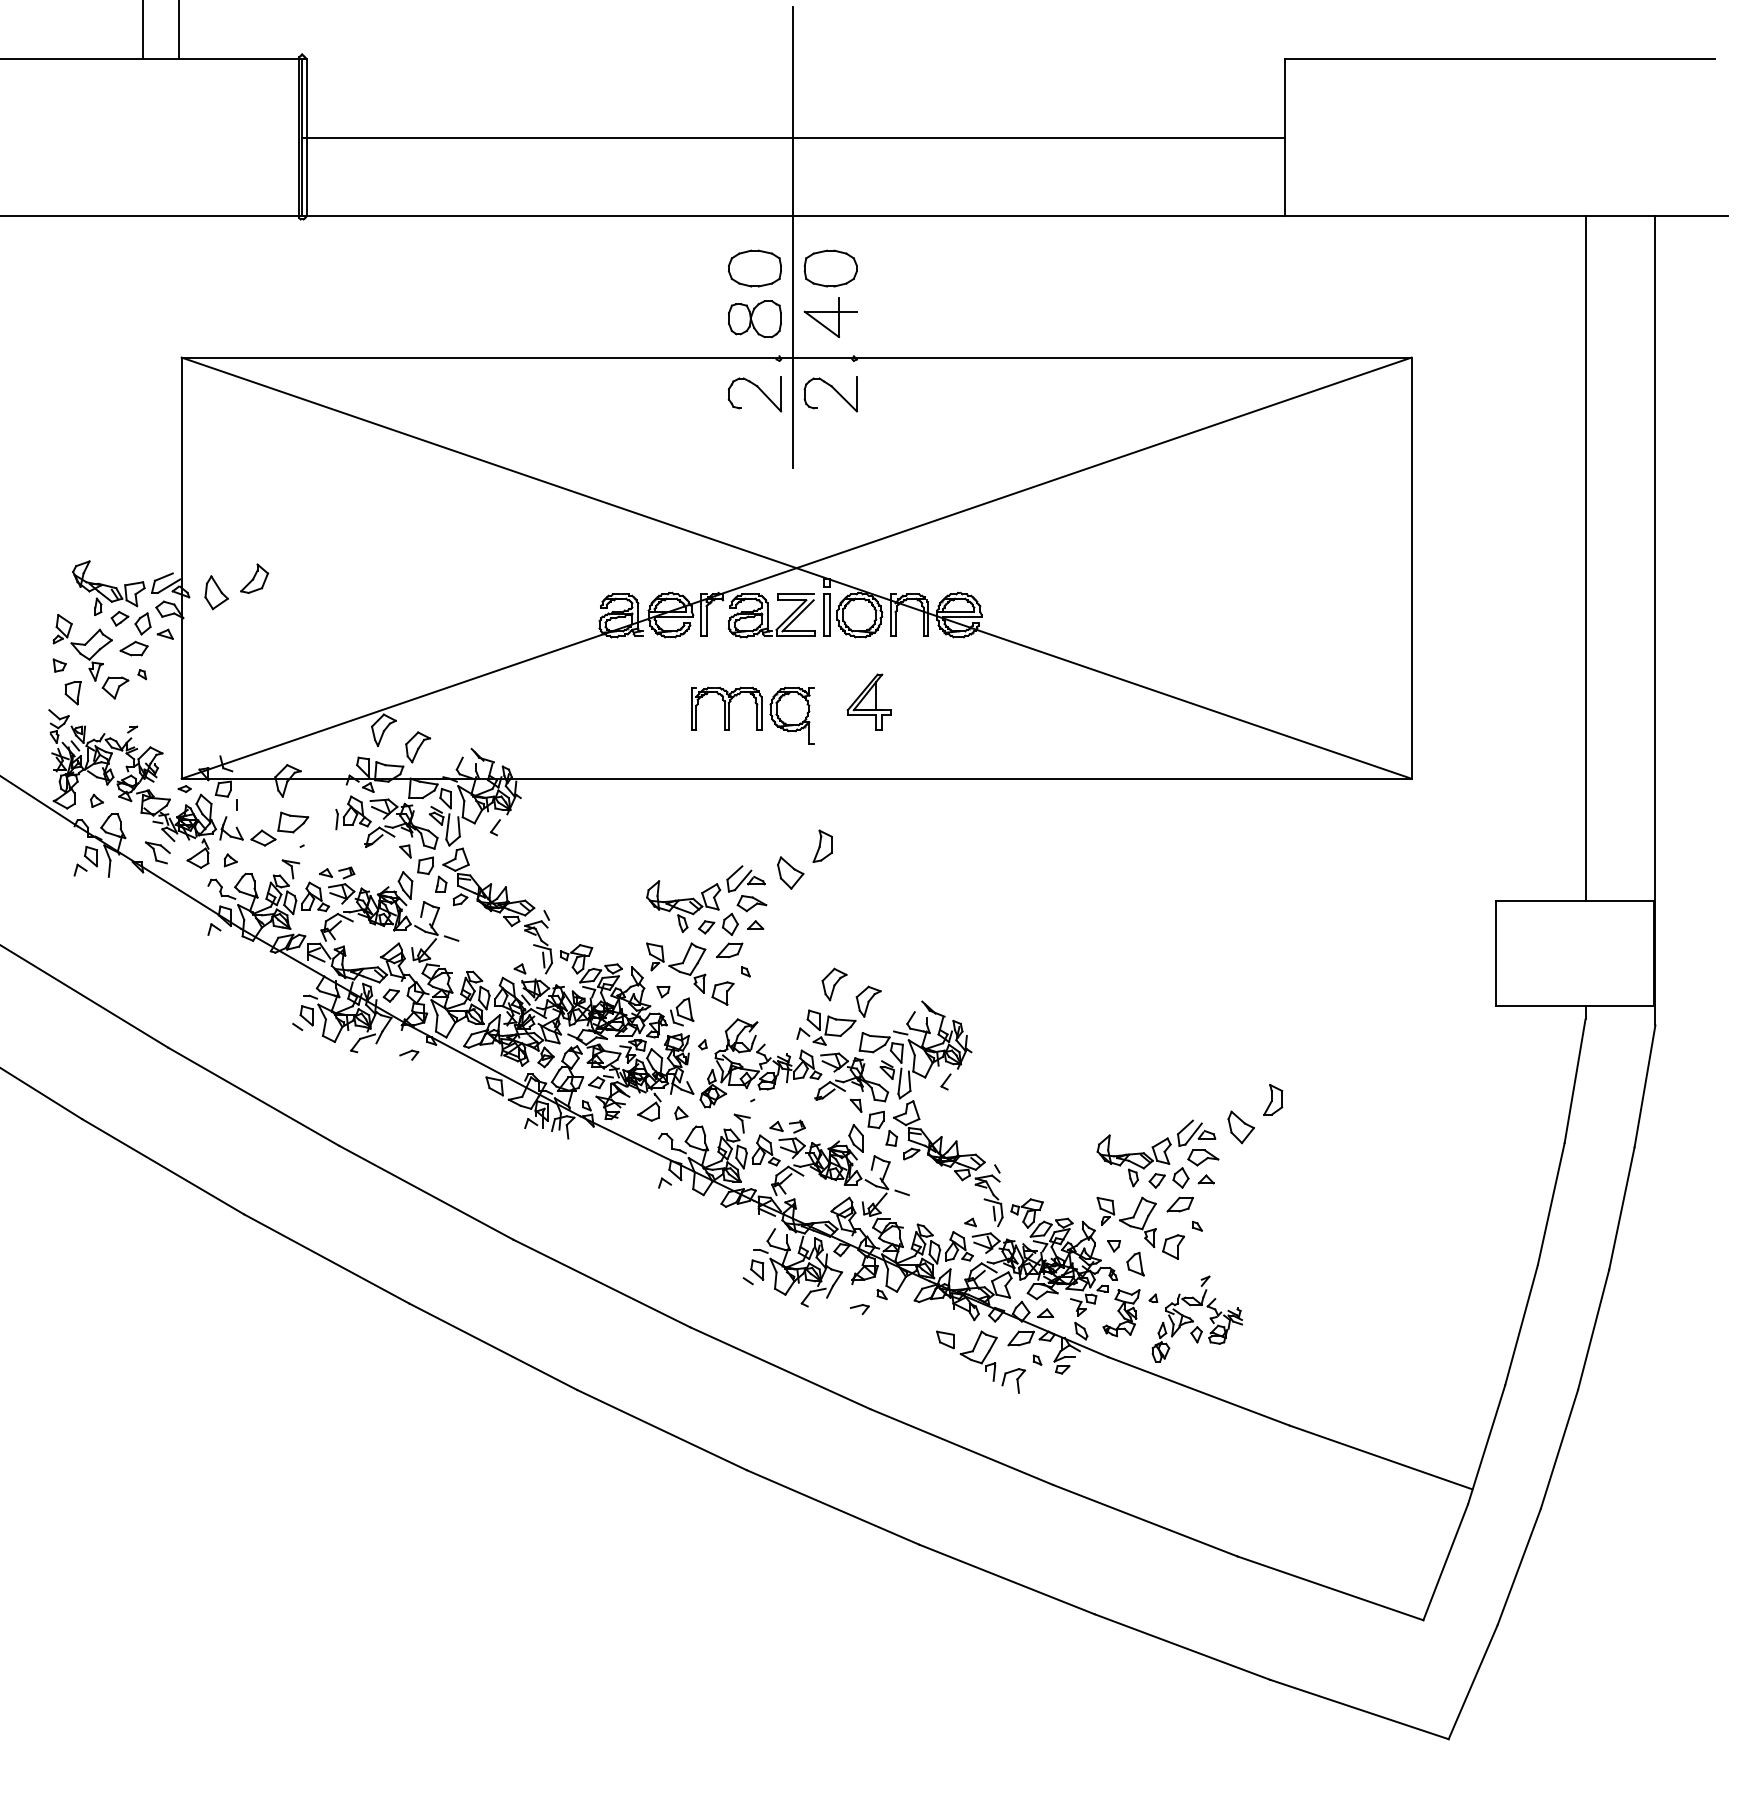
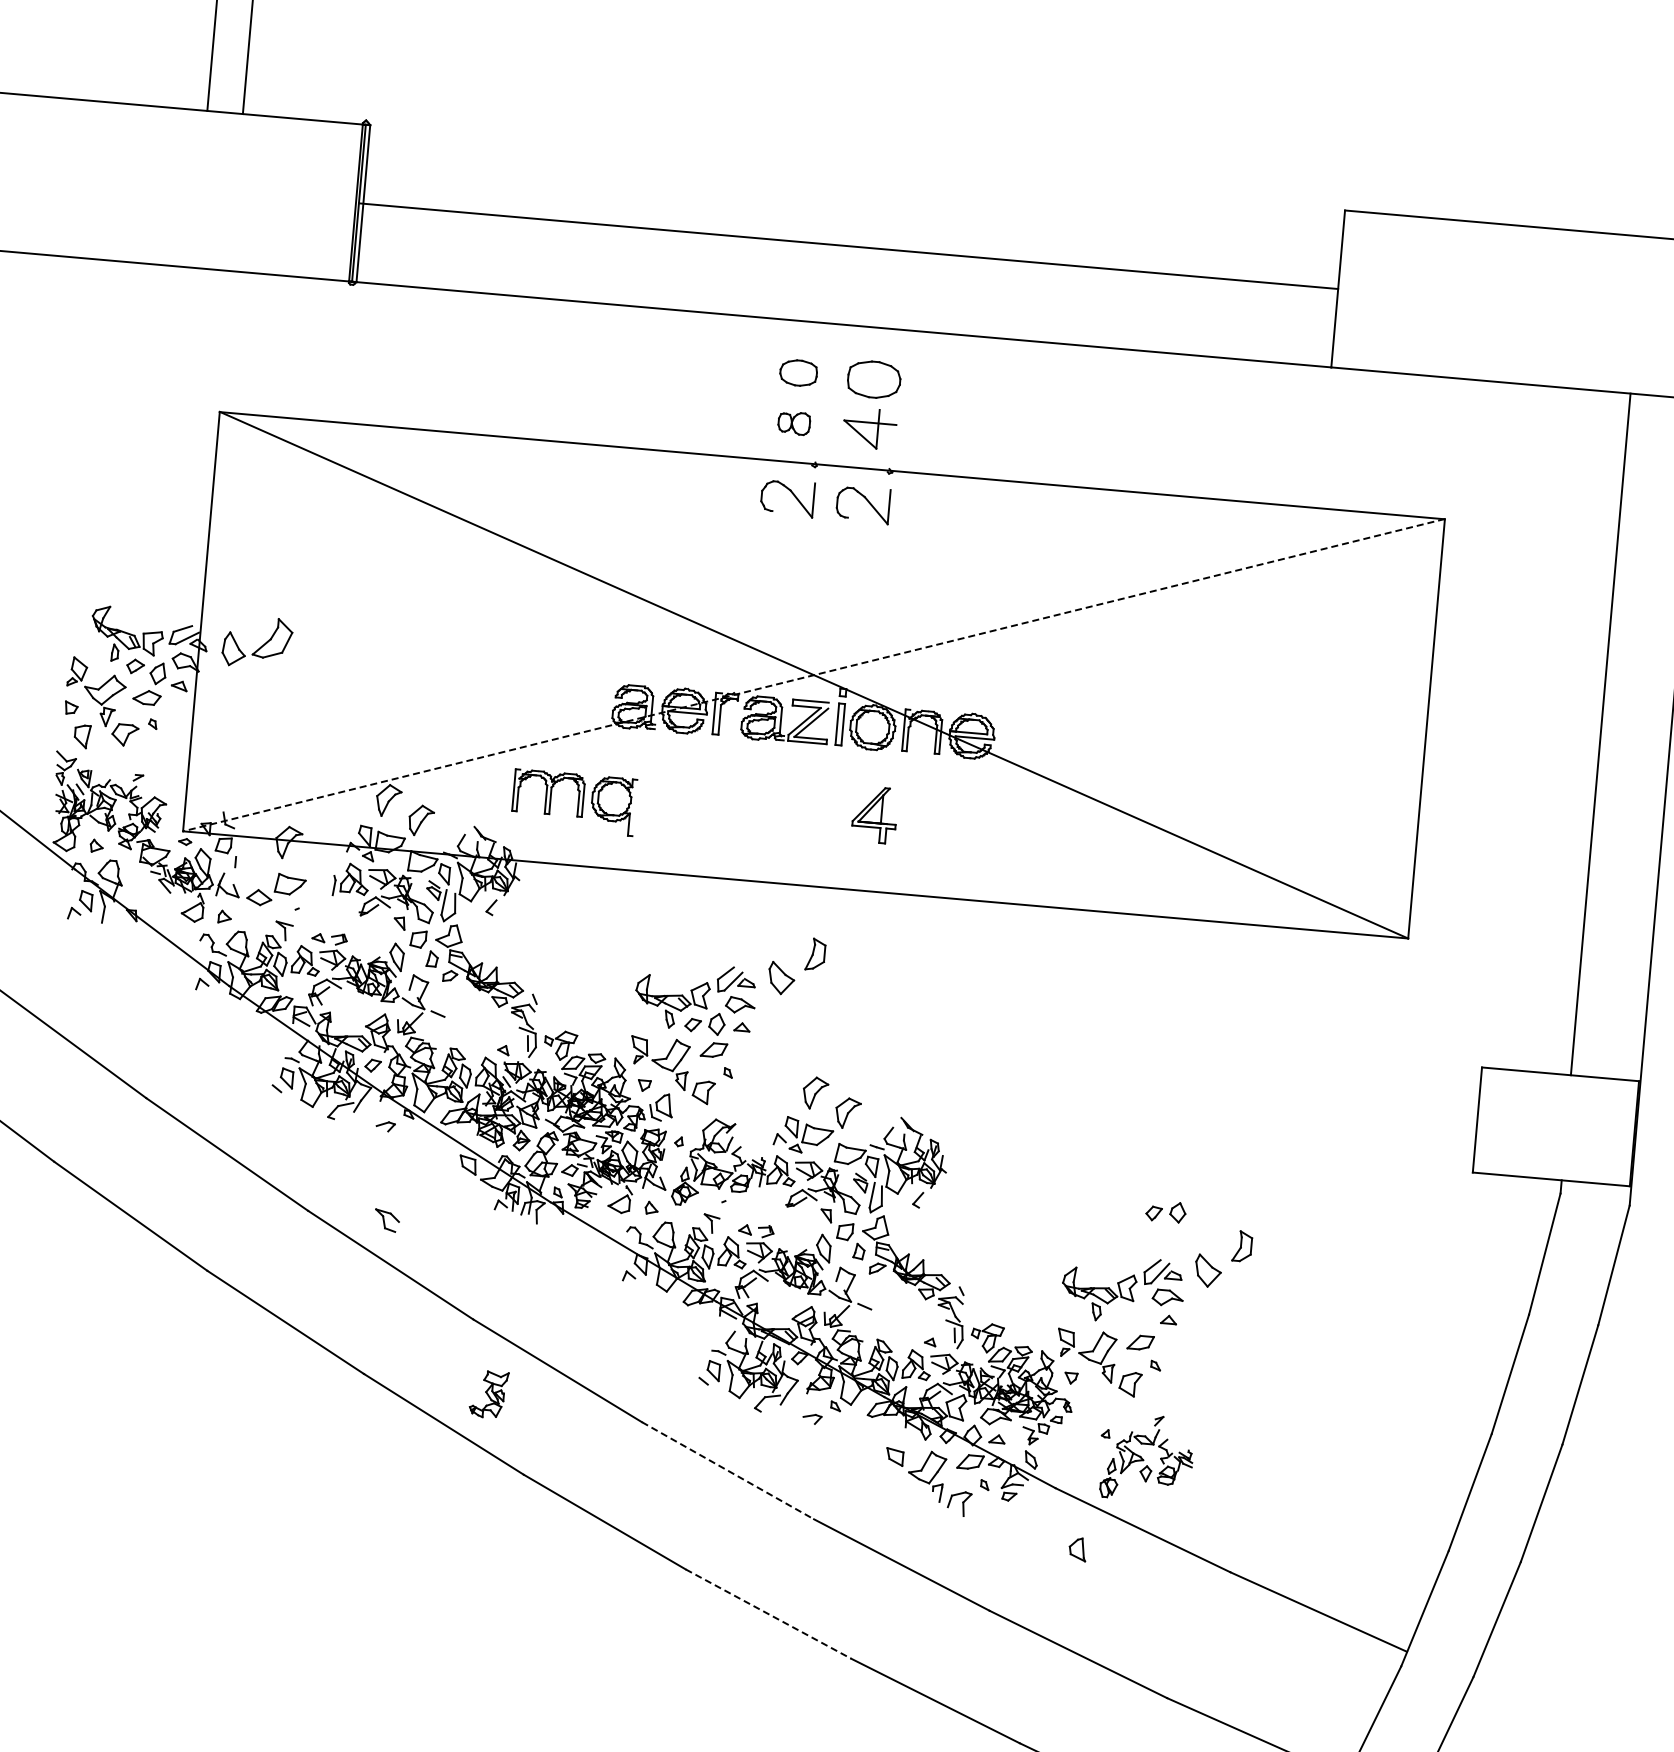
line: (792, 236) -> (838, 344), removed
part: (754, 268) -> (798, 372), size x0.7
part: (754, 318) -> (793, 422), size x0.6
line: (796, 568) -> (813, 675), solid -> dashed
part: (254, 578) -> (273, 638), size x1.4
part: (752, 715) -> (573, 802), moved
part: (157, 852) -> (386, 1220), moved
part: (1168, 1177) -> (1165, 1211), moved
part: (1135, 1263) -> (1077, 1548), moved
part: (1121, 1313) -> (488, 1394), moved
line: (780, 1368) -> (728, 1471), solid -> dashed
line: (833, 1507) -> (768, 1614), solid -> dashed

